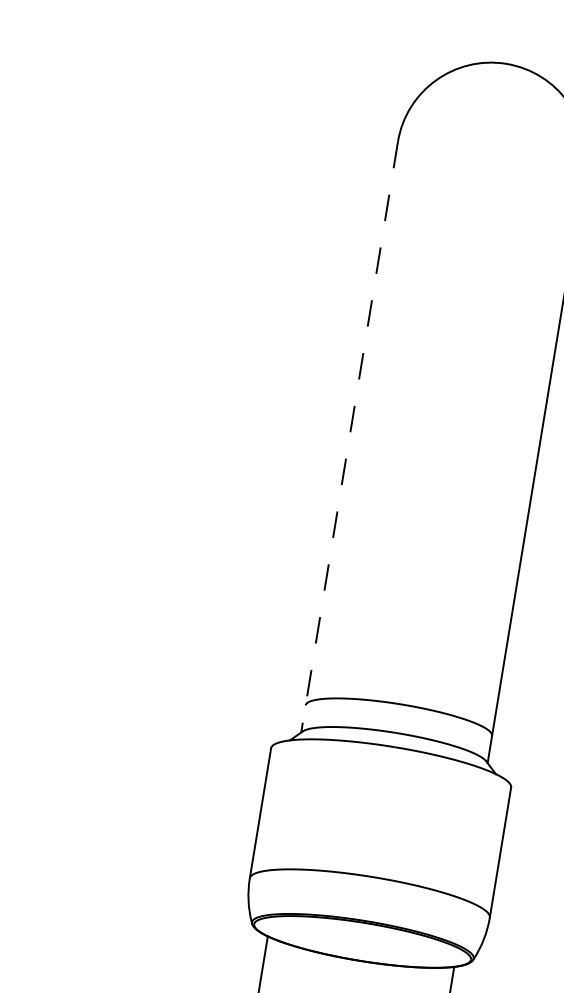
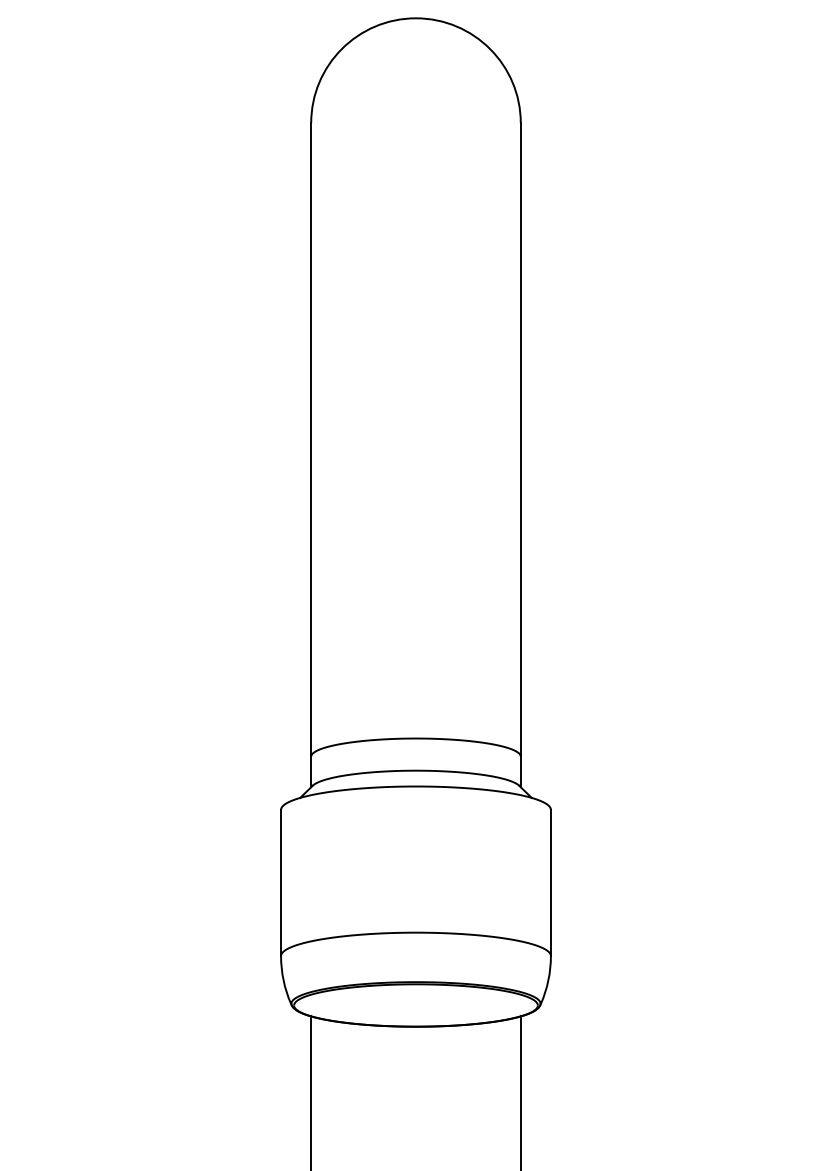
line: (349, 437) -> (311, 455), dashed -> solid

